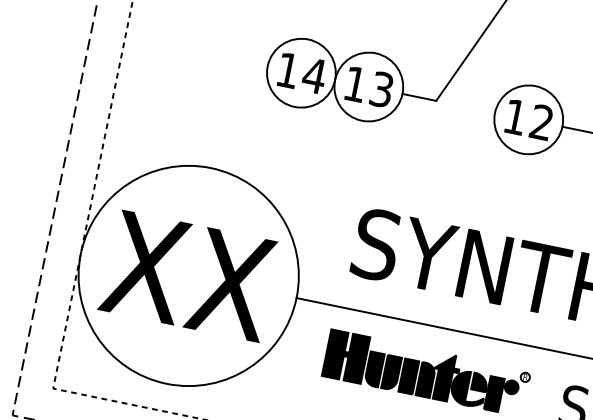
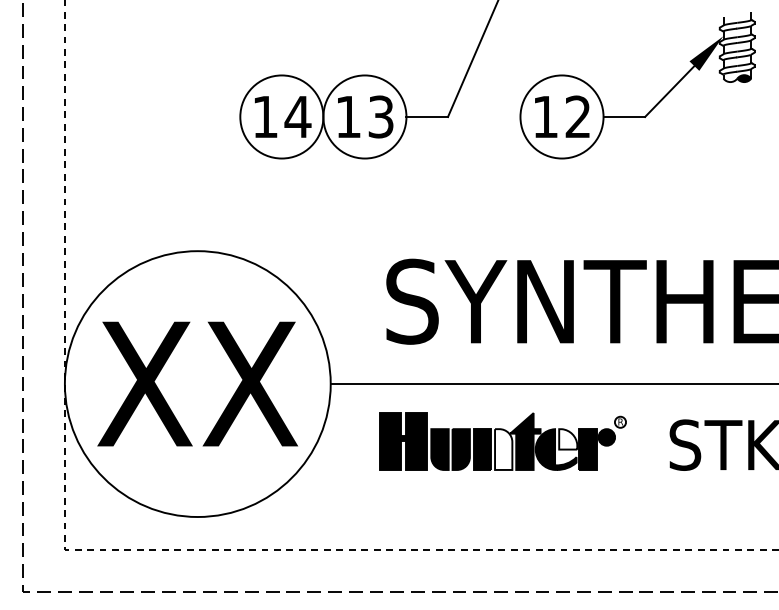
fill: (425, 379) -> (503, 449), removed
fill: (480, 382) -> (568, 439), removed

